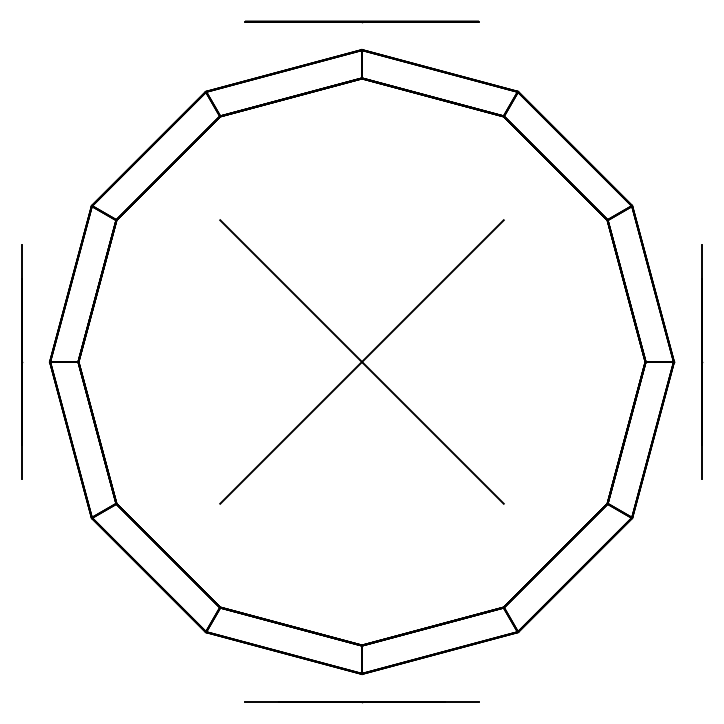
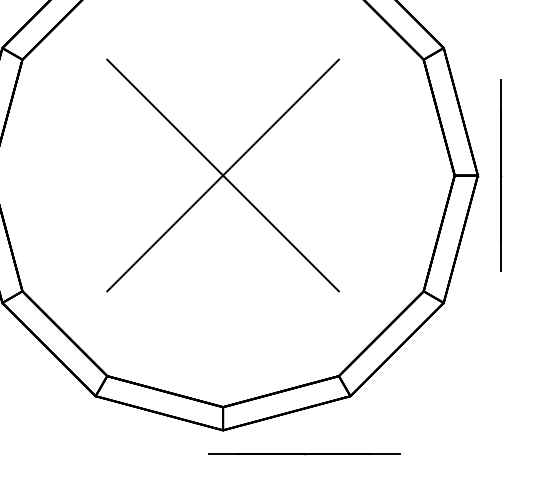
line: (361, 702) -> (304, 453), moved

